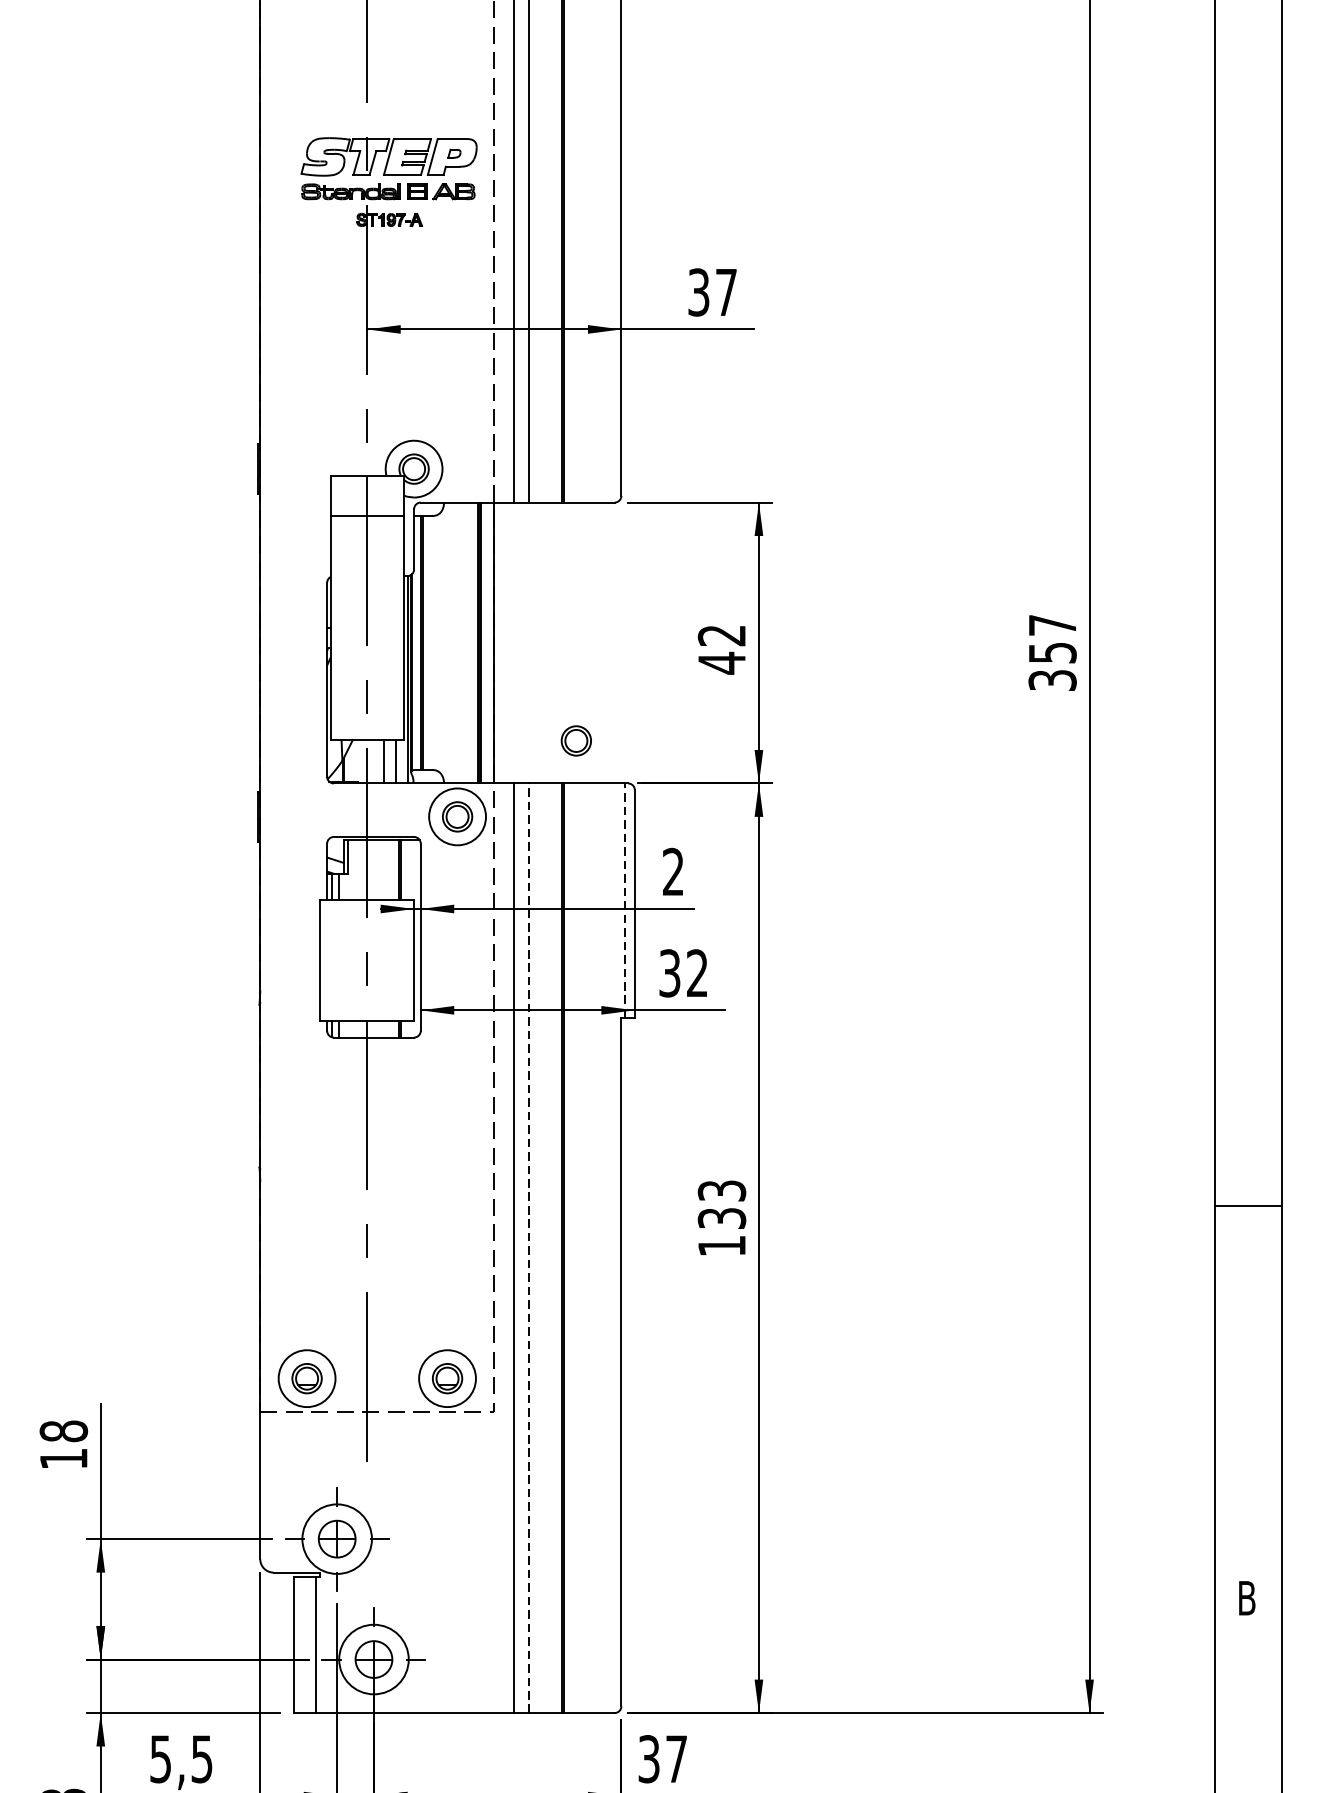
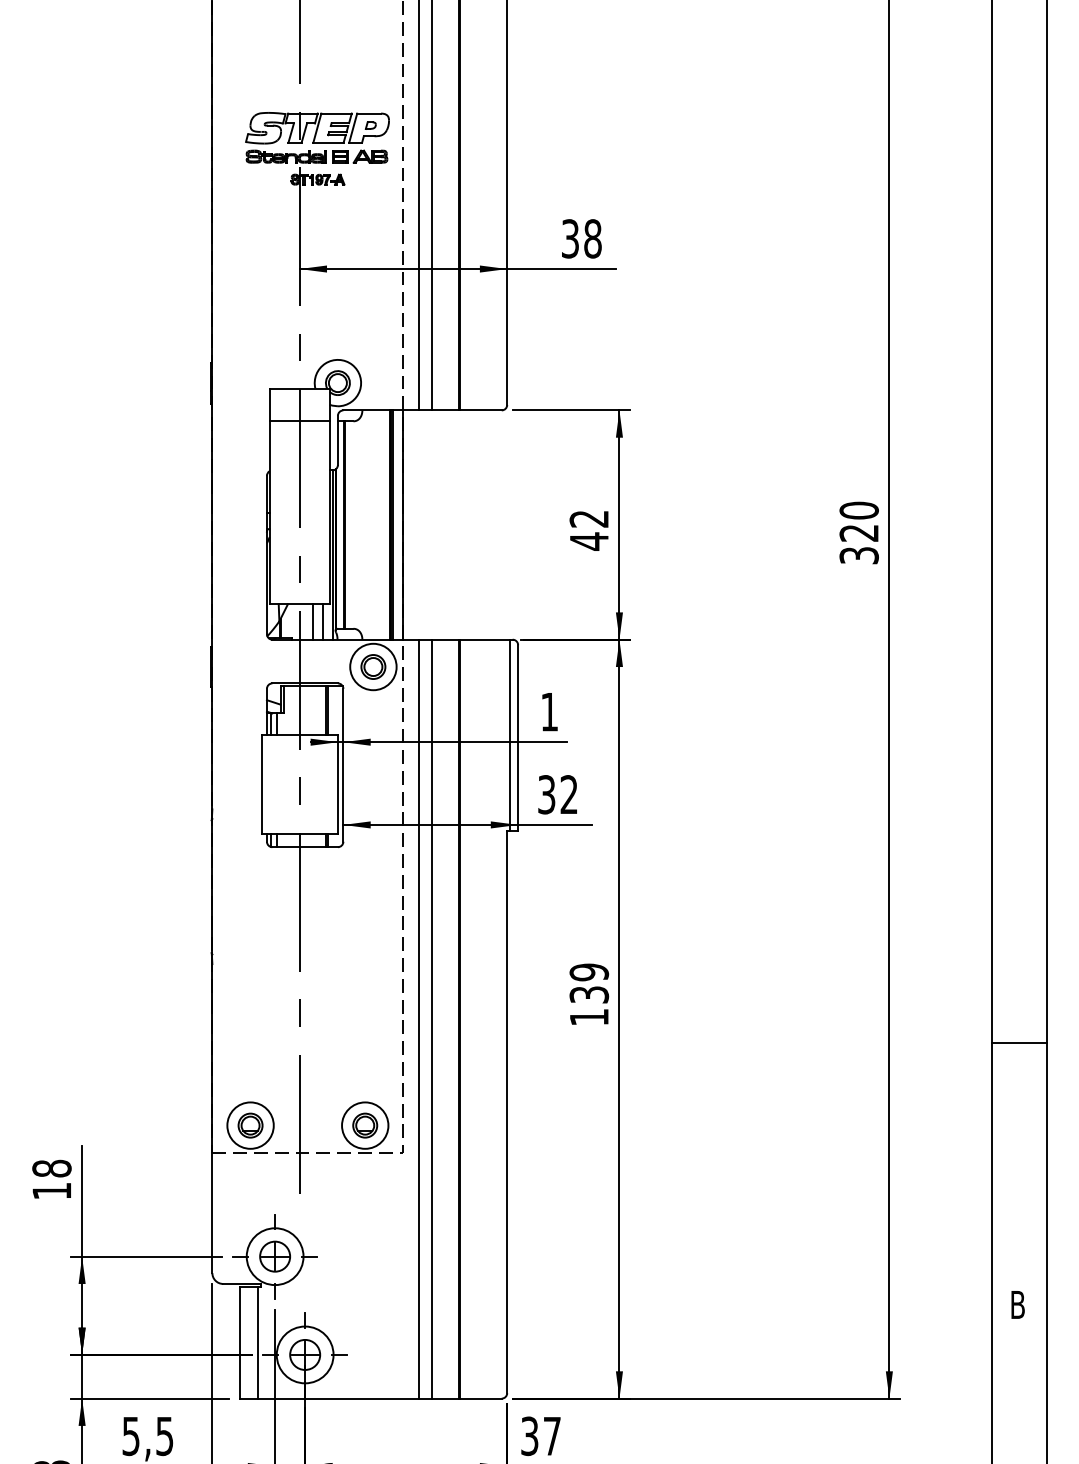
text: (725, 292) -> (592, 238), 37 -> 38
text: (1051, 638) -> (858, 521), 357 -> 320
part: (576, 740) -> (470, 604), removed
text: (673, 871) -> (549, 711), 2 -> 1
line: (624, 900) -> (509, 735), dashed -> solid
text: (721, 1191) -> (588, 972), 133 -> 139
line: (1248, 1205) -> (1019, 1042), moved
line: (528, 1247) -> (431, 1018), dashed -> solid

